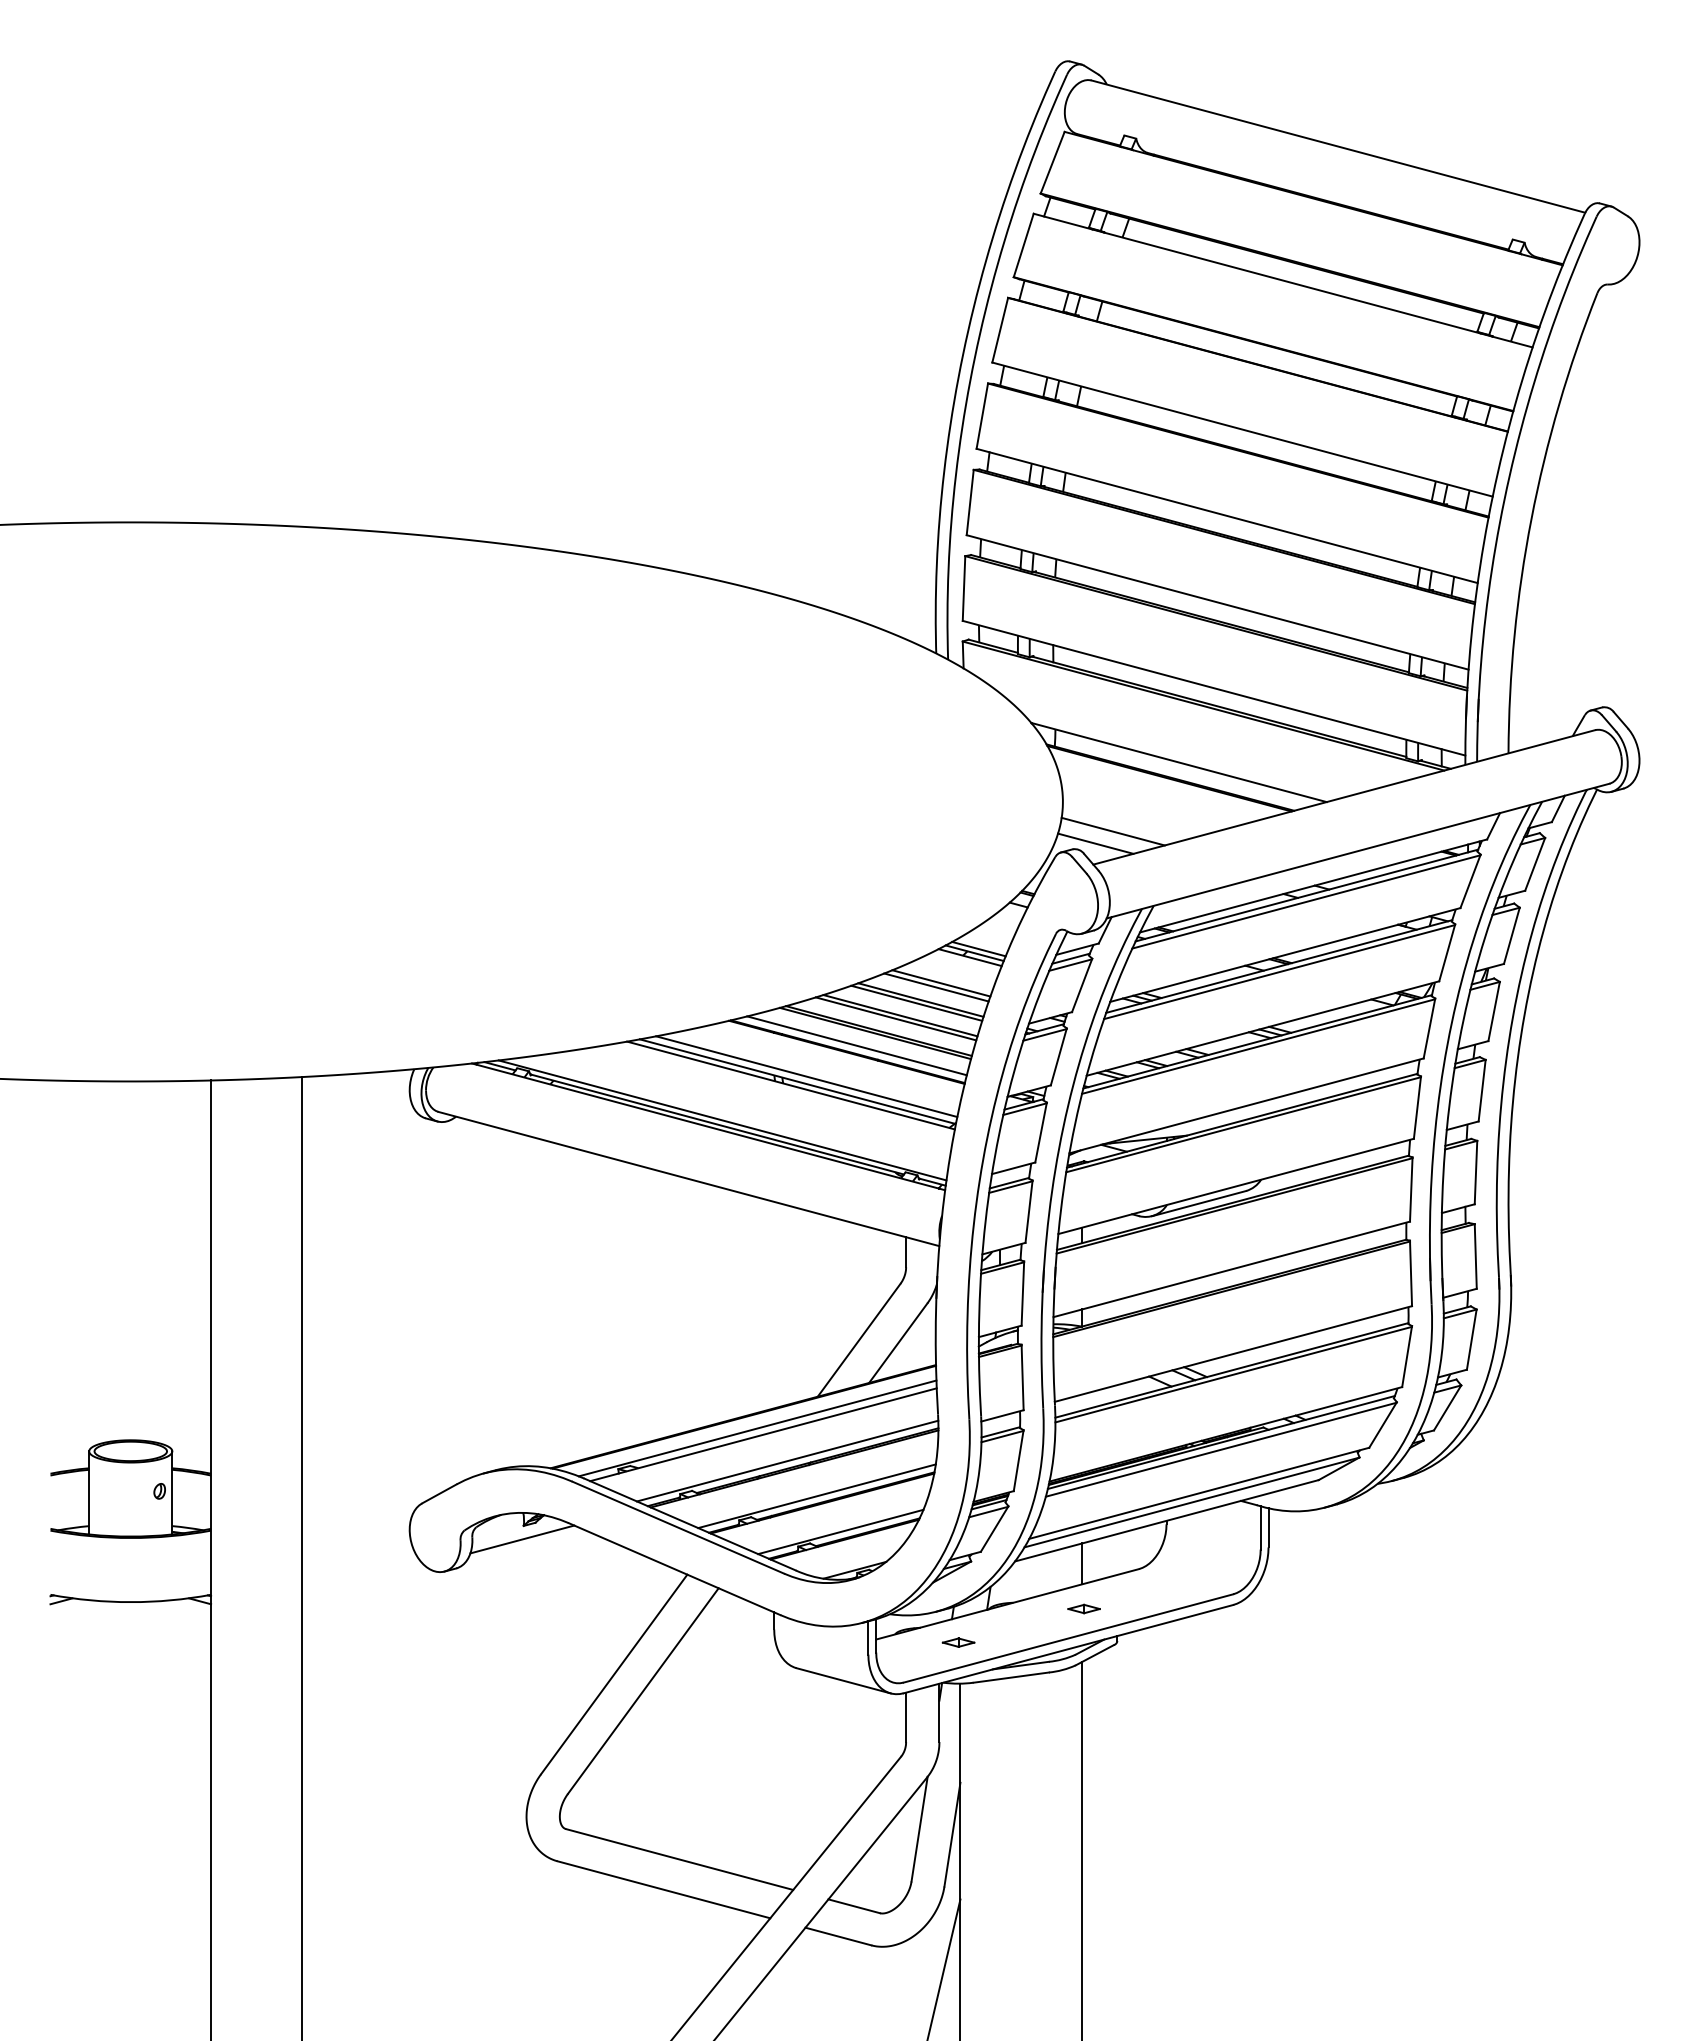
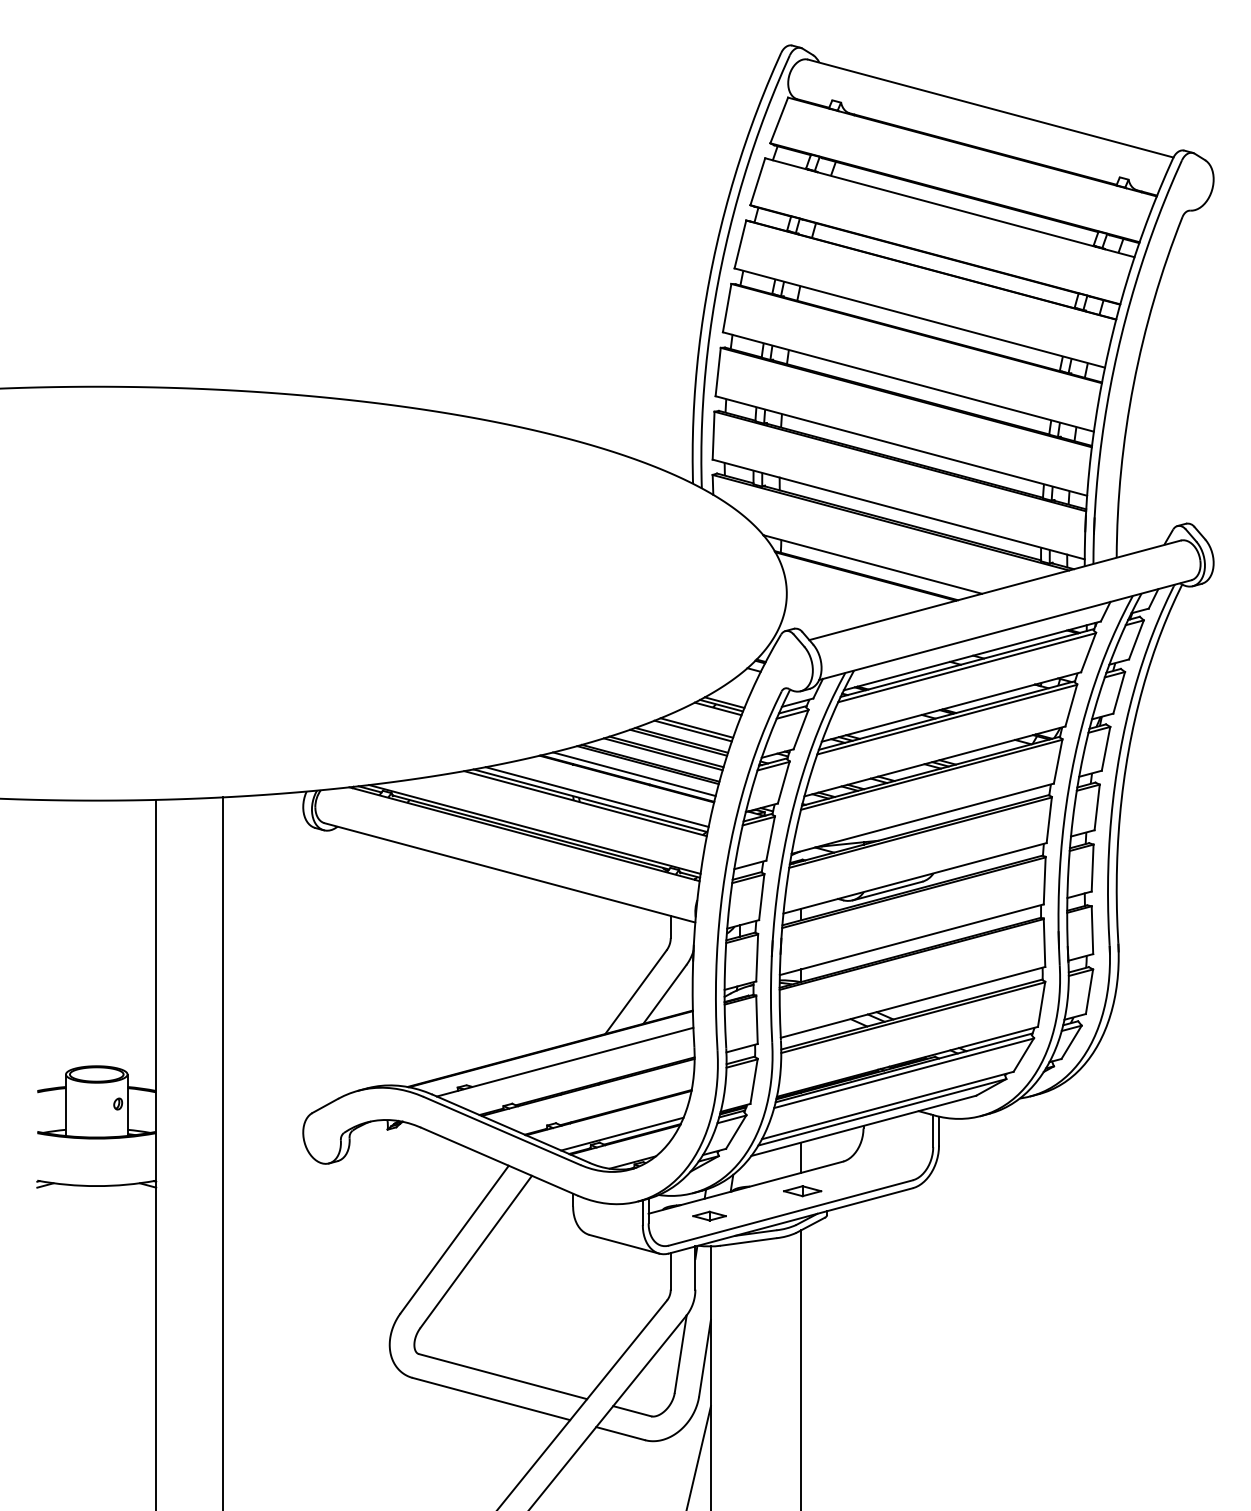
line: (1112, 831) -> (823, 615), removed
line: (1095, 843) -> (810, 624), removed
line: (757, 1428) -> (560, 1057), removed
line: (787, 1460) -> (582, 1081), removed
line: (816, 1496) -> (604, 1107), removed
line: (522, 1539) -> (386, 1139), removed
part: (1083, 1608) -> (802, 1190), size x1.6
part: (958, 1642) -> (709, 1215), size x1.4

